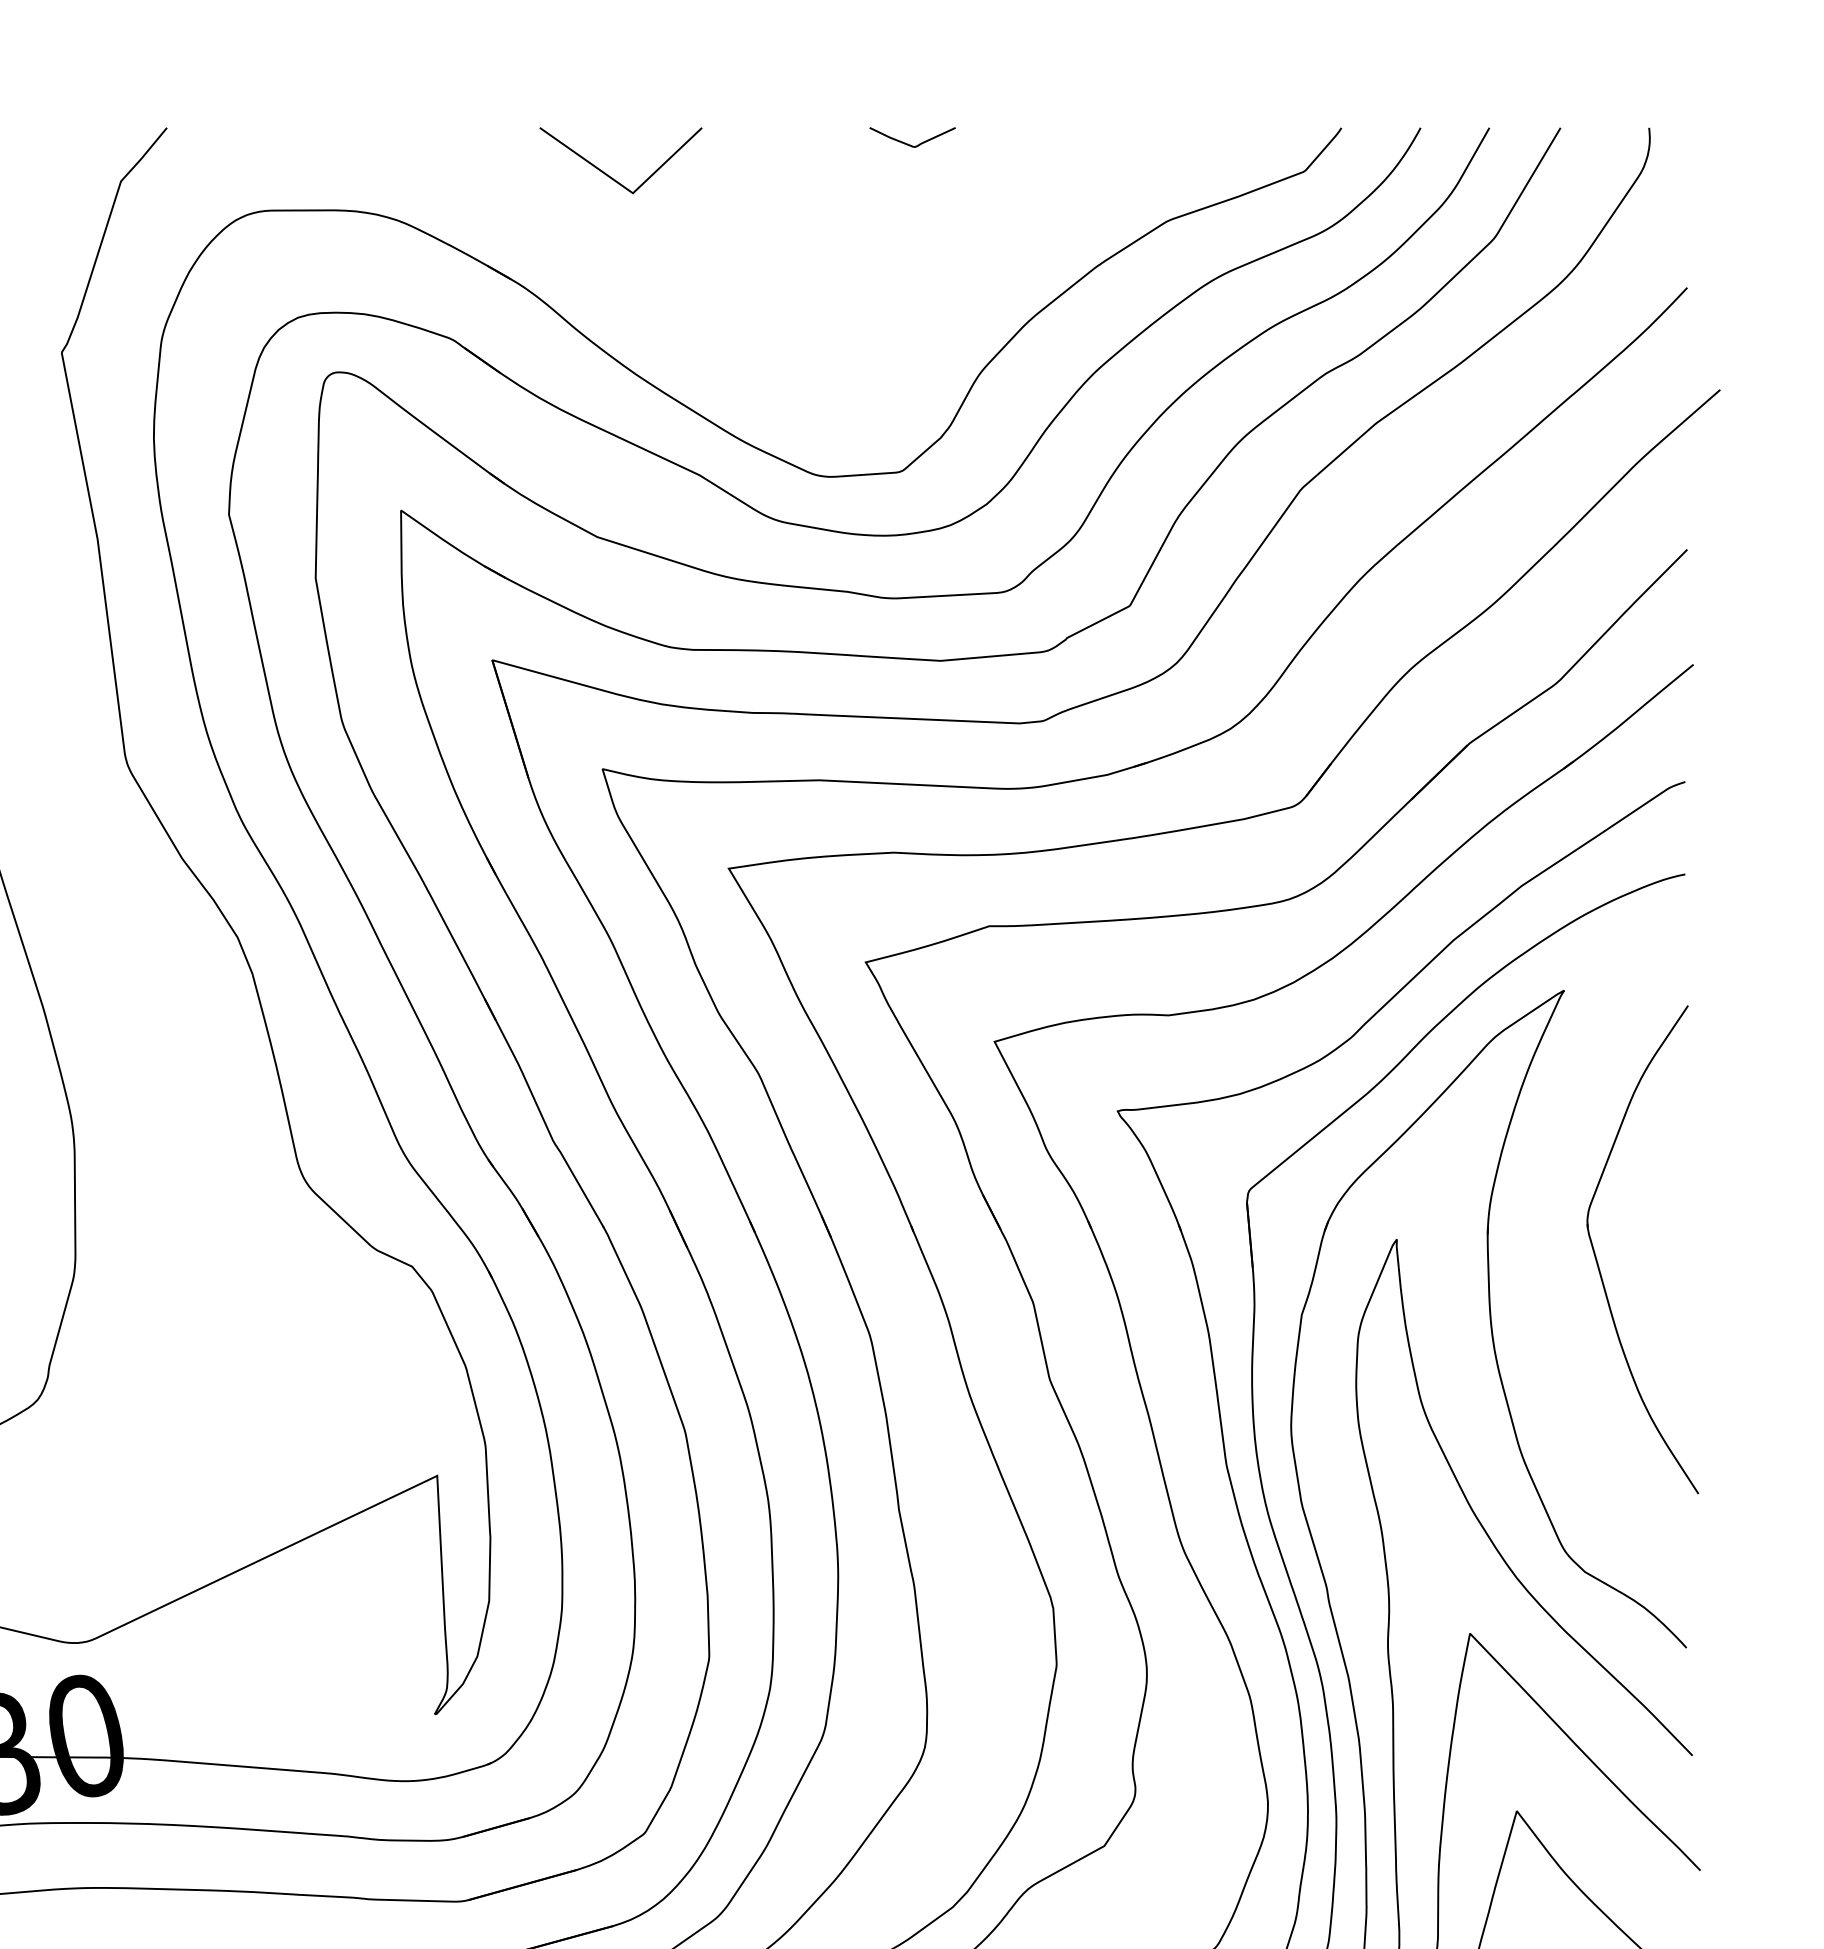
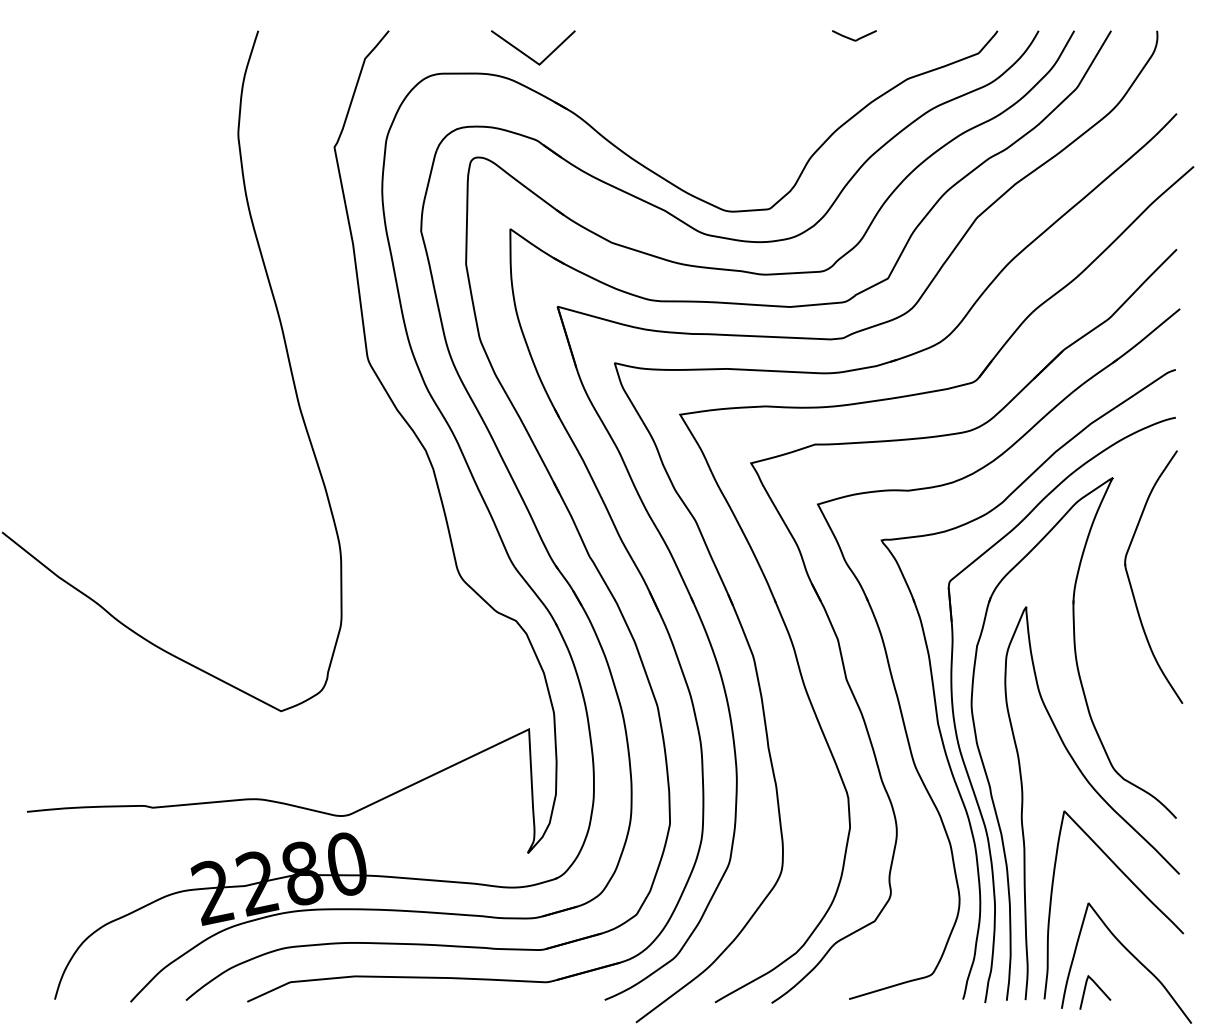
curve: (908, 142) -> (852, 38), moved
line: (611, 175) -> (528, 55), moved
part: (1597, 1256) -> (1130, 580), moved

